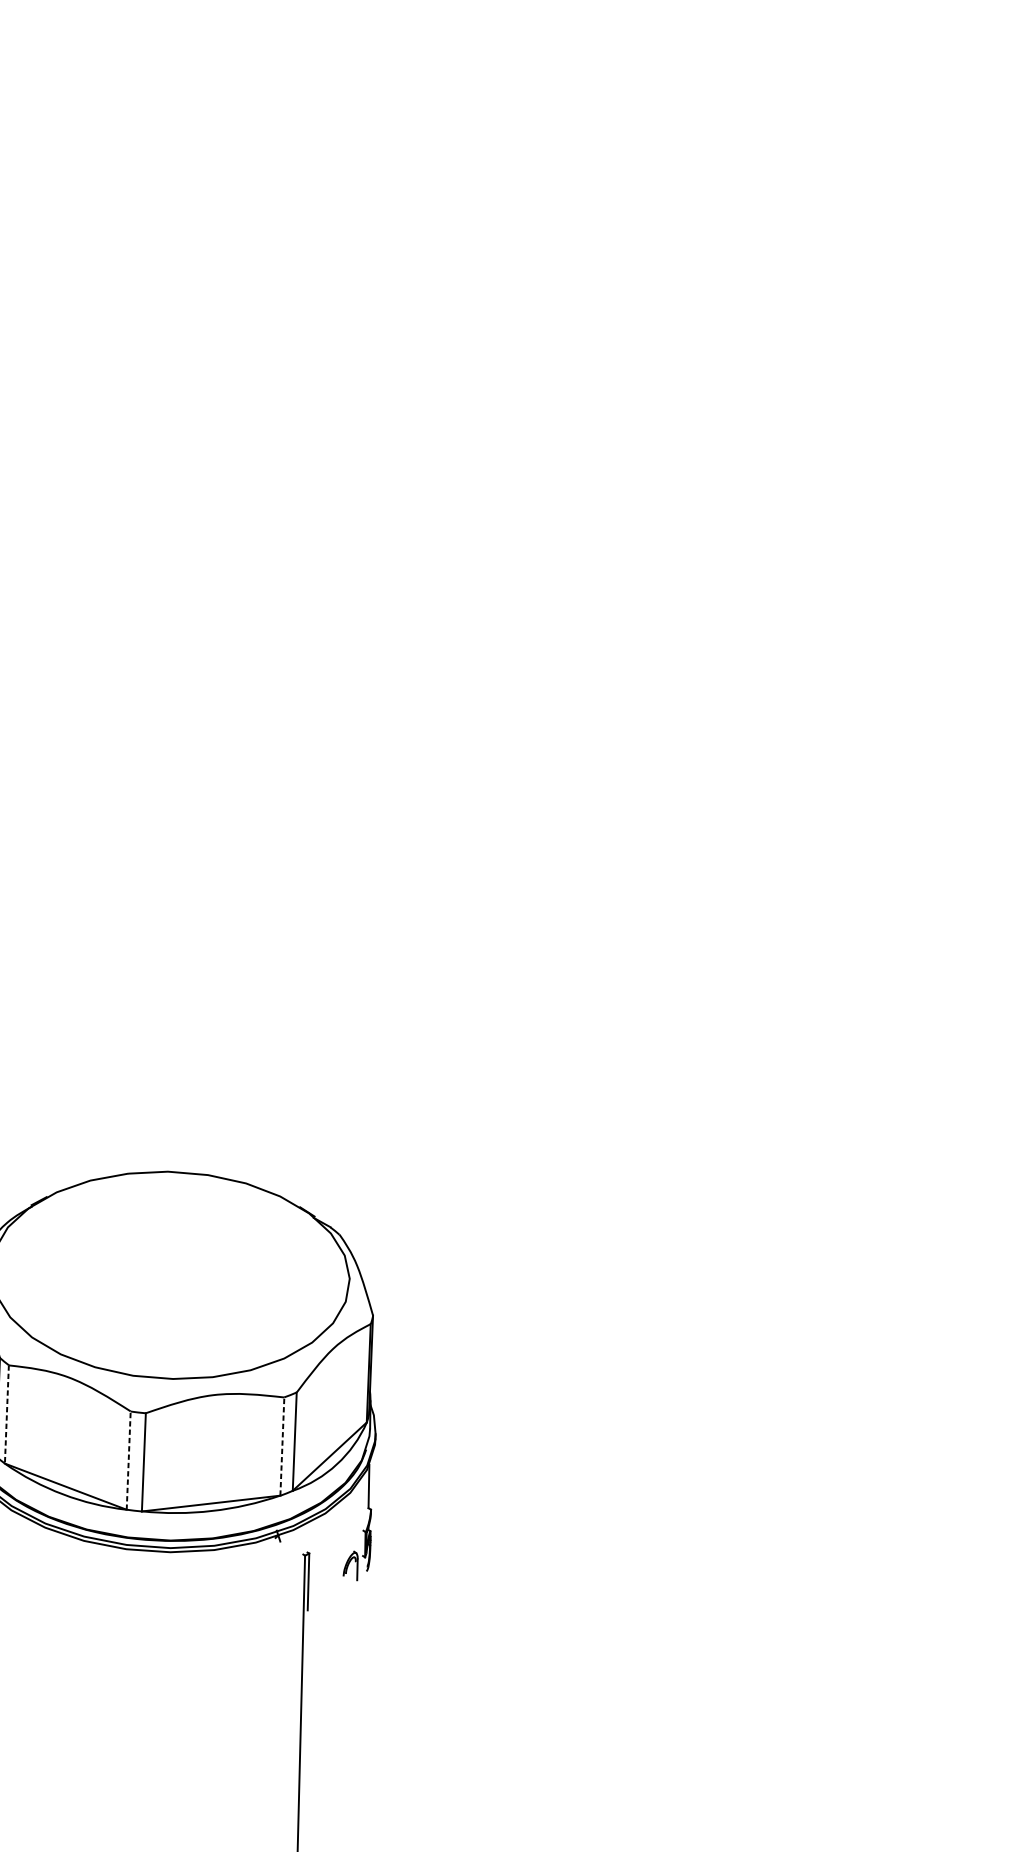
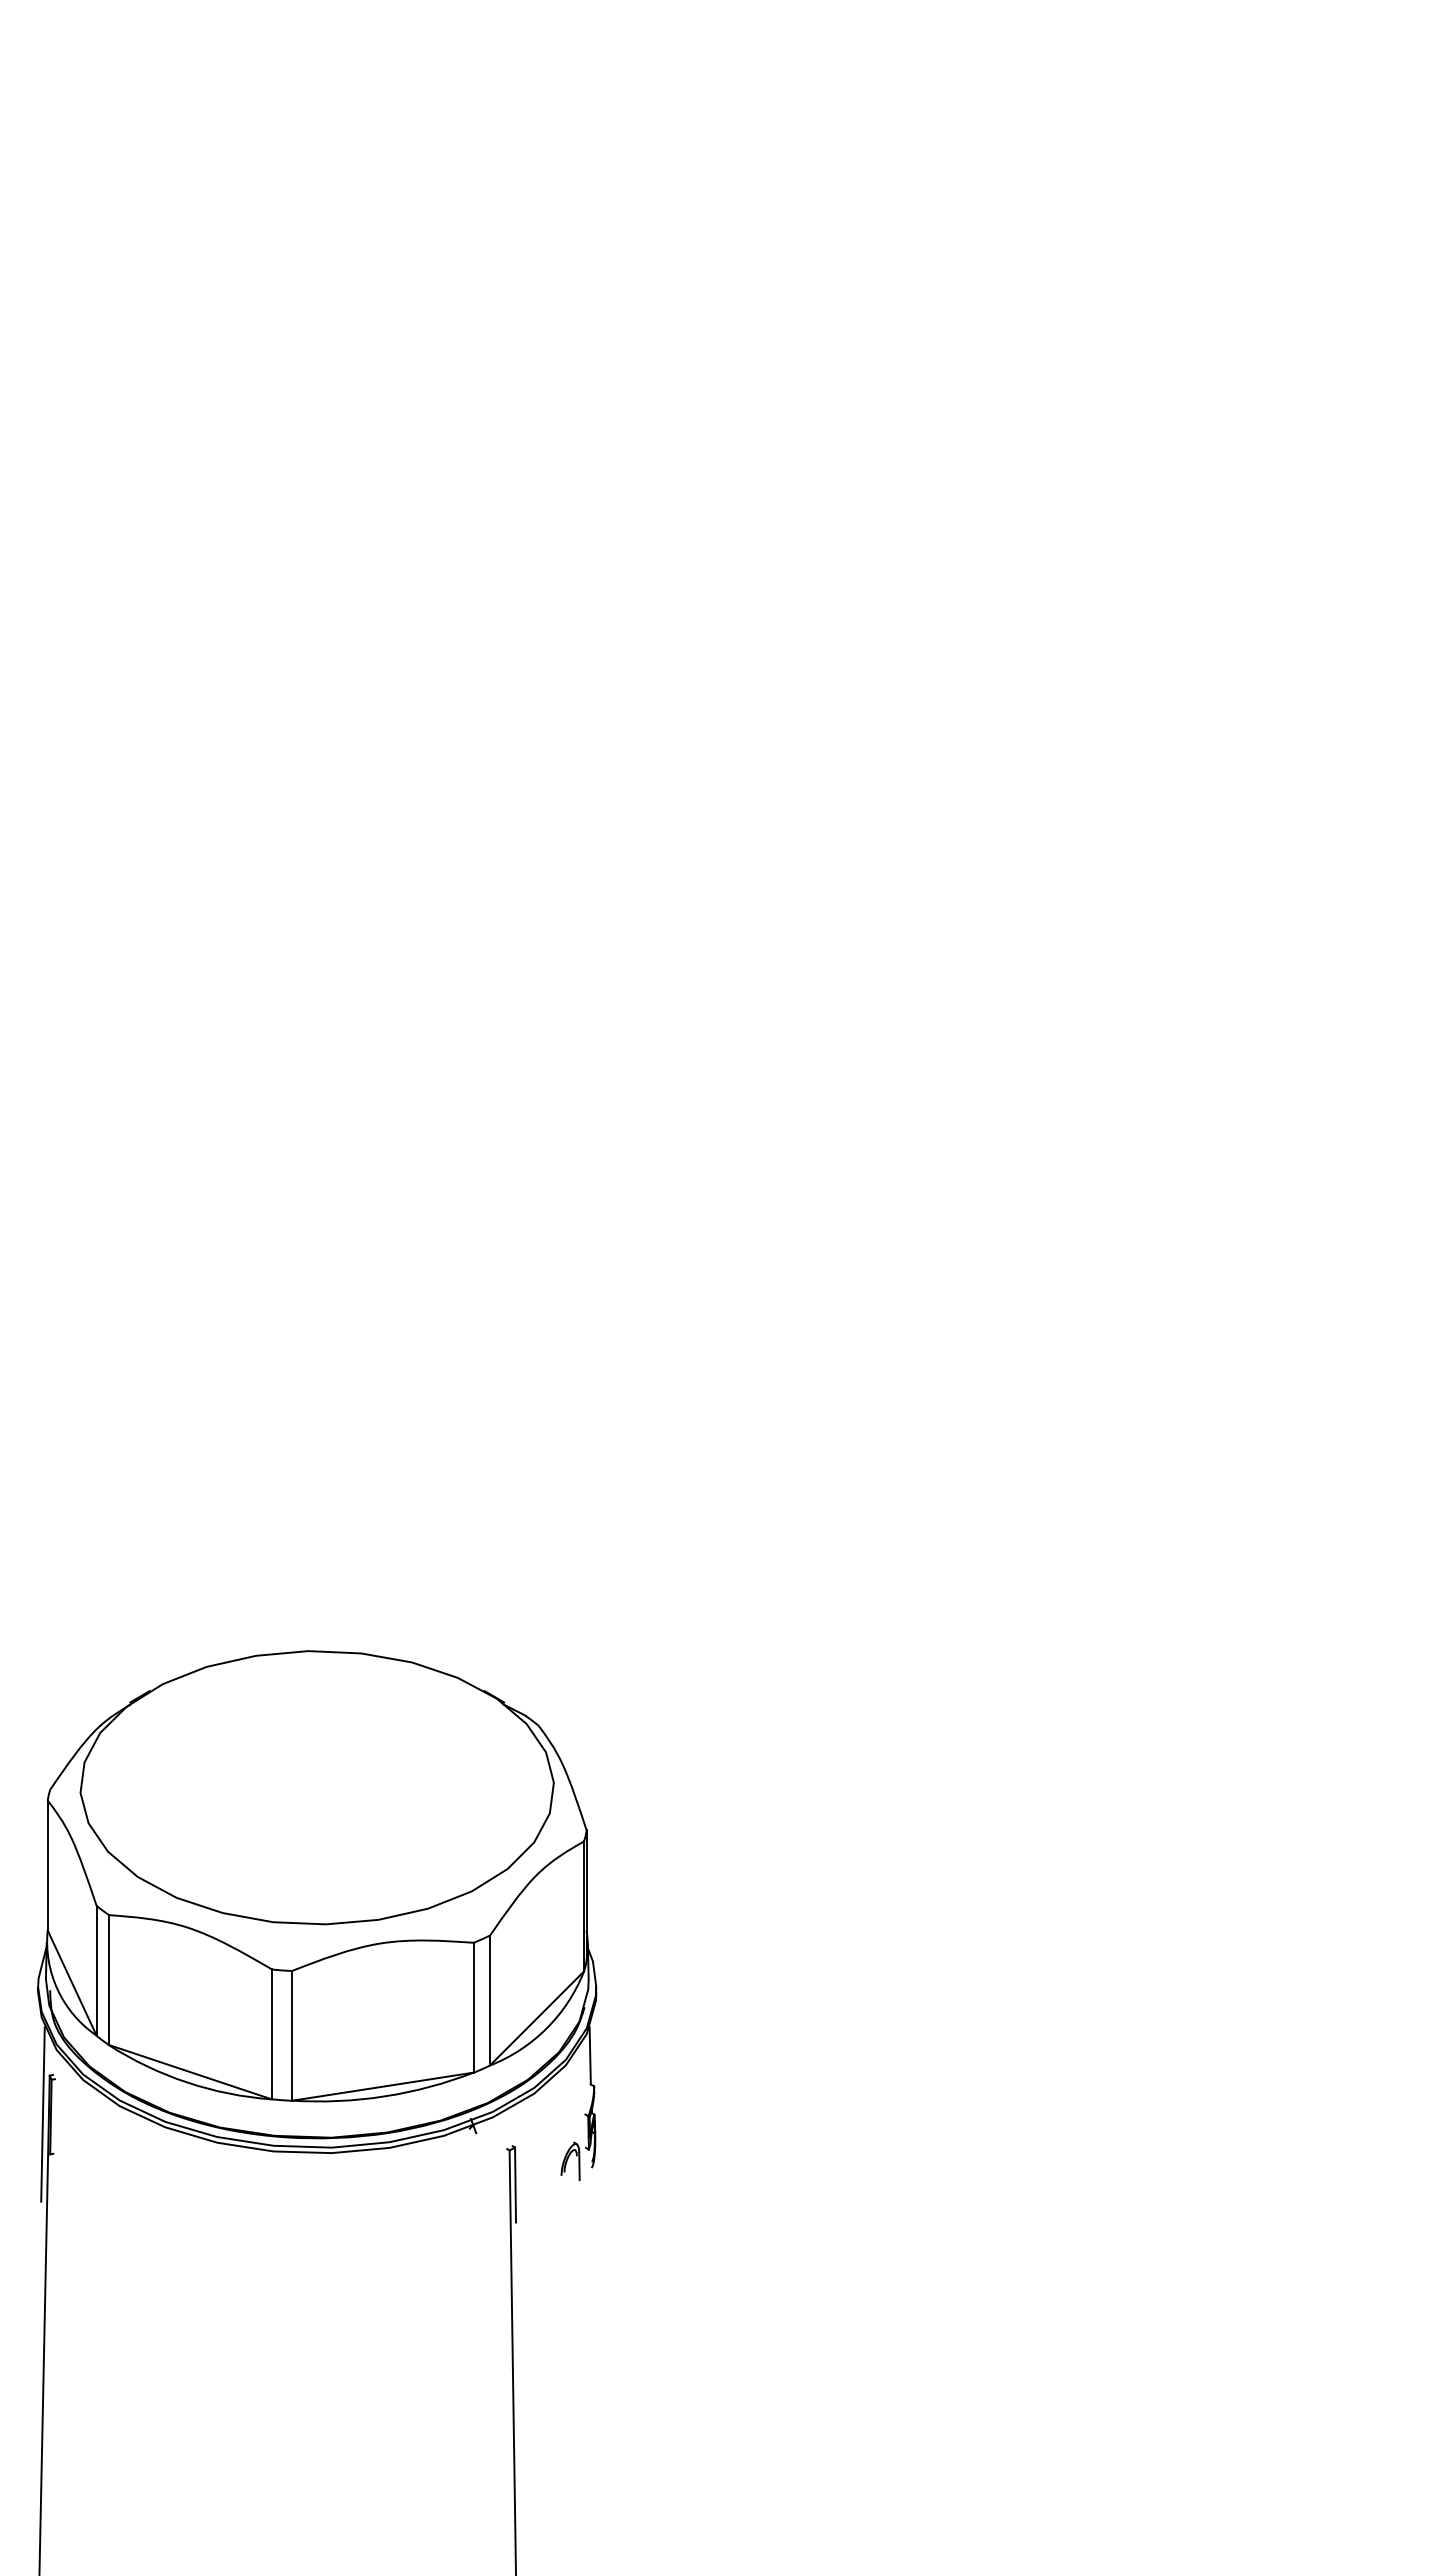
line: (6, 1414) -> (108, 1980), dashed -> solid
line: (282, 1446) -> (473, 2007), dashed -> solid
line: (128, 1459) -> (271, 2033), dashed -> solid

